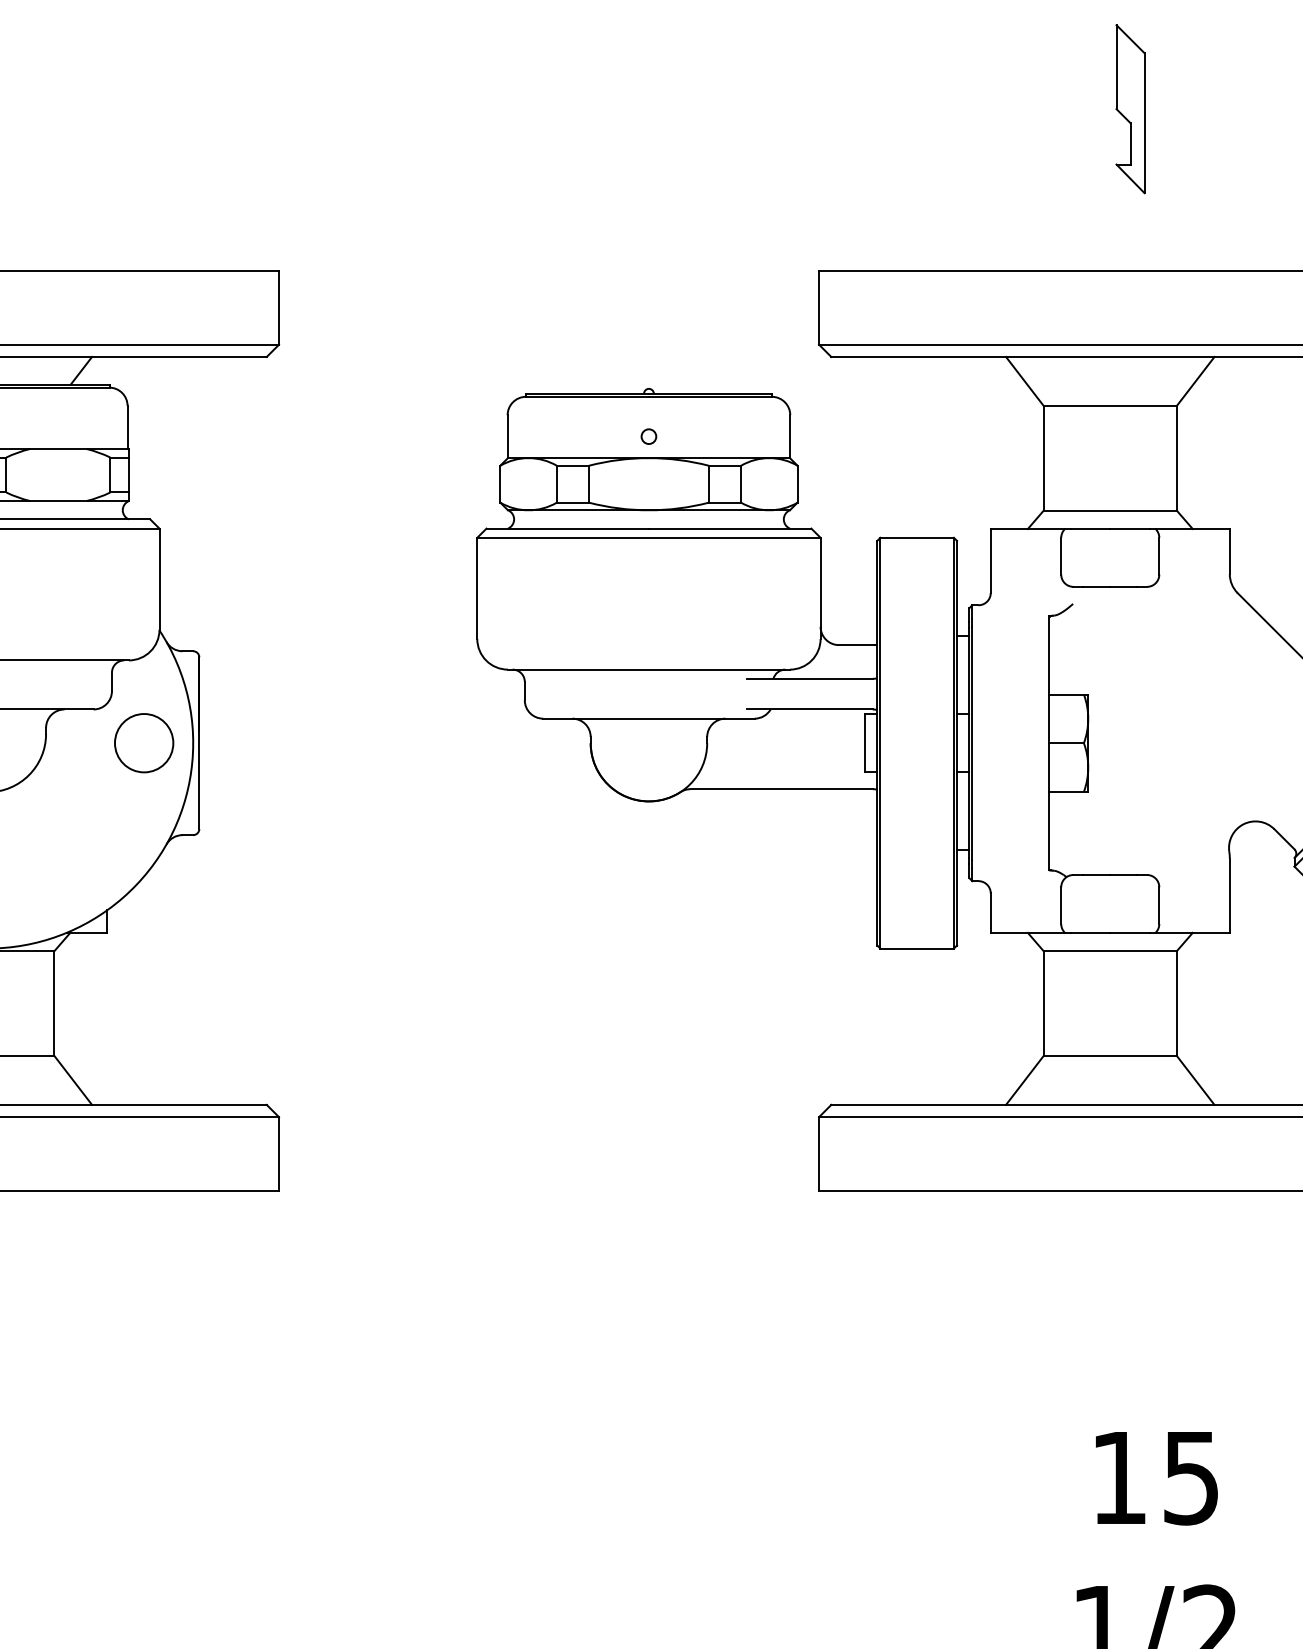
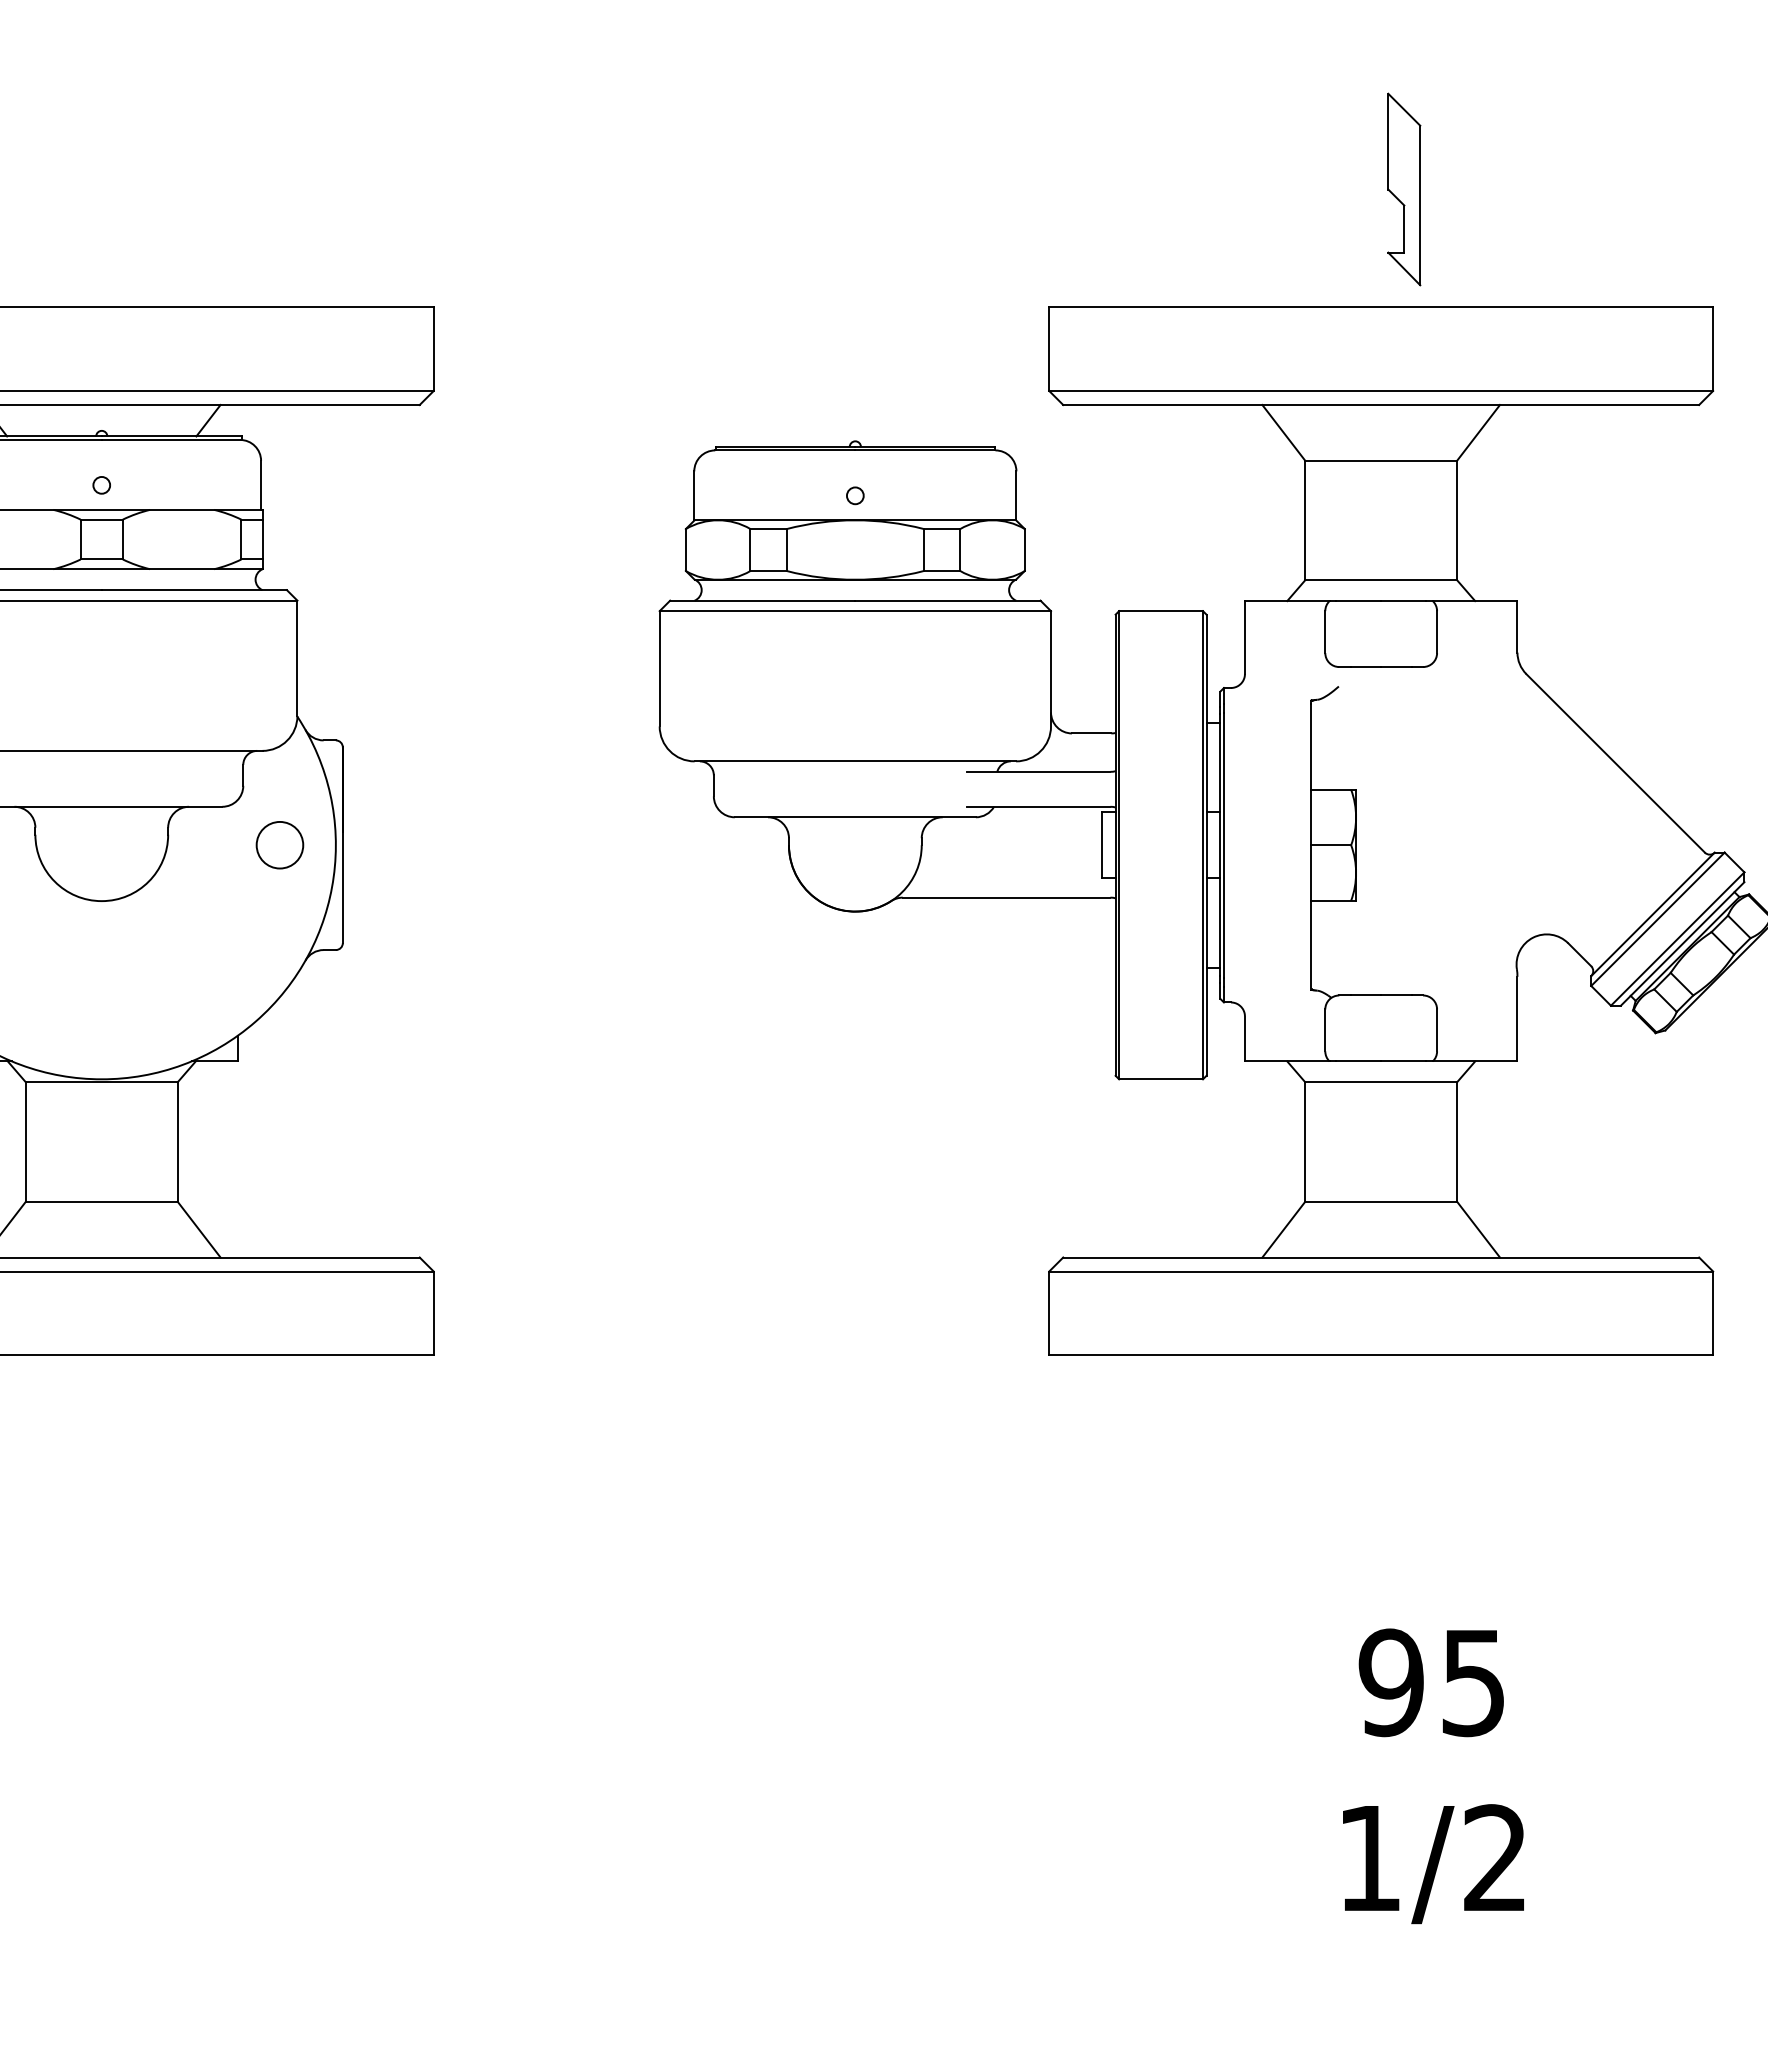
part: (1130, 109) -> (1404, 189), moved
circle: (143, 742) -> (279, 844), size x0.7
text: (1118, 1477) -> (1390, 1682), 15 -> 95

